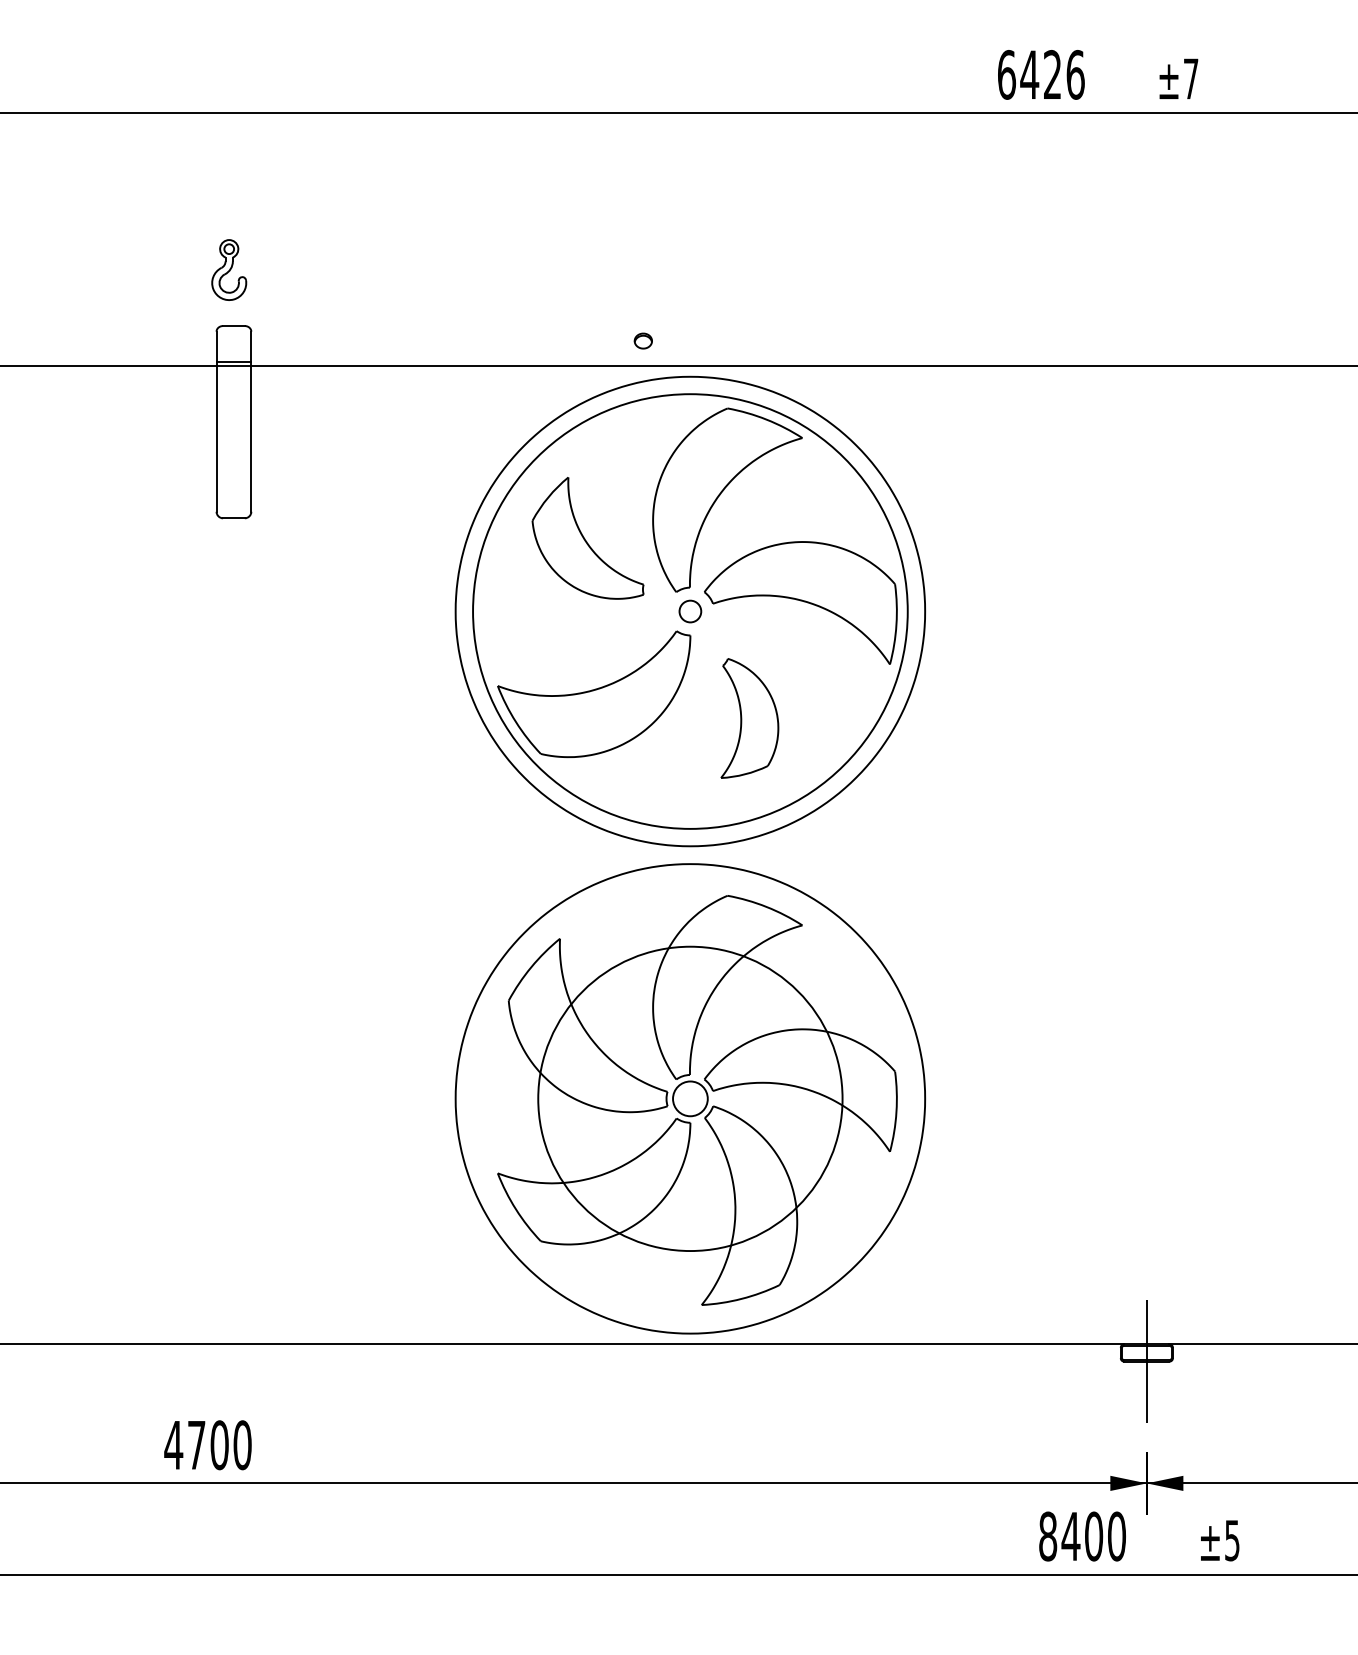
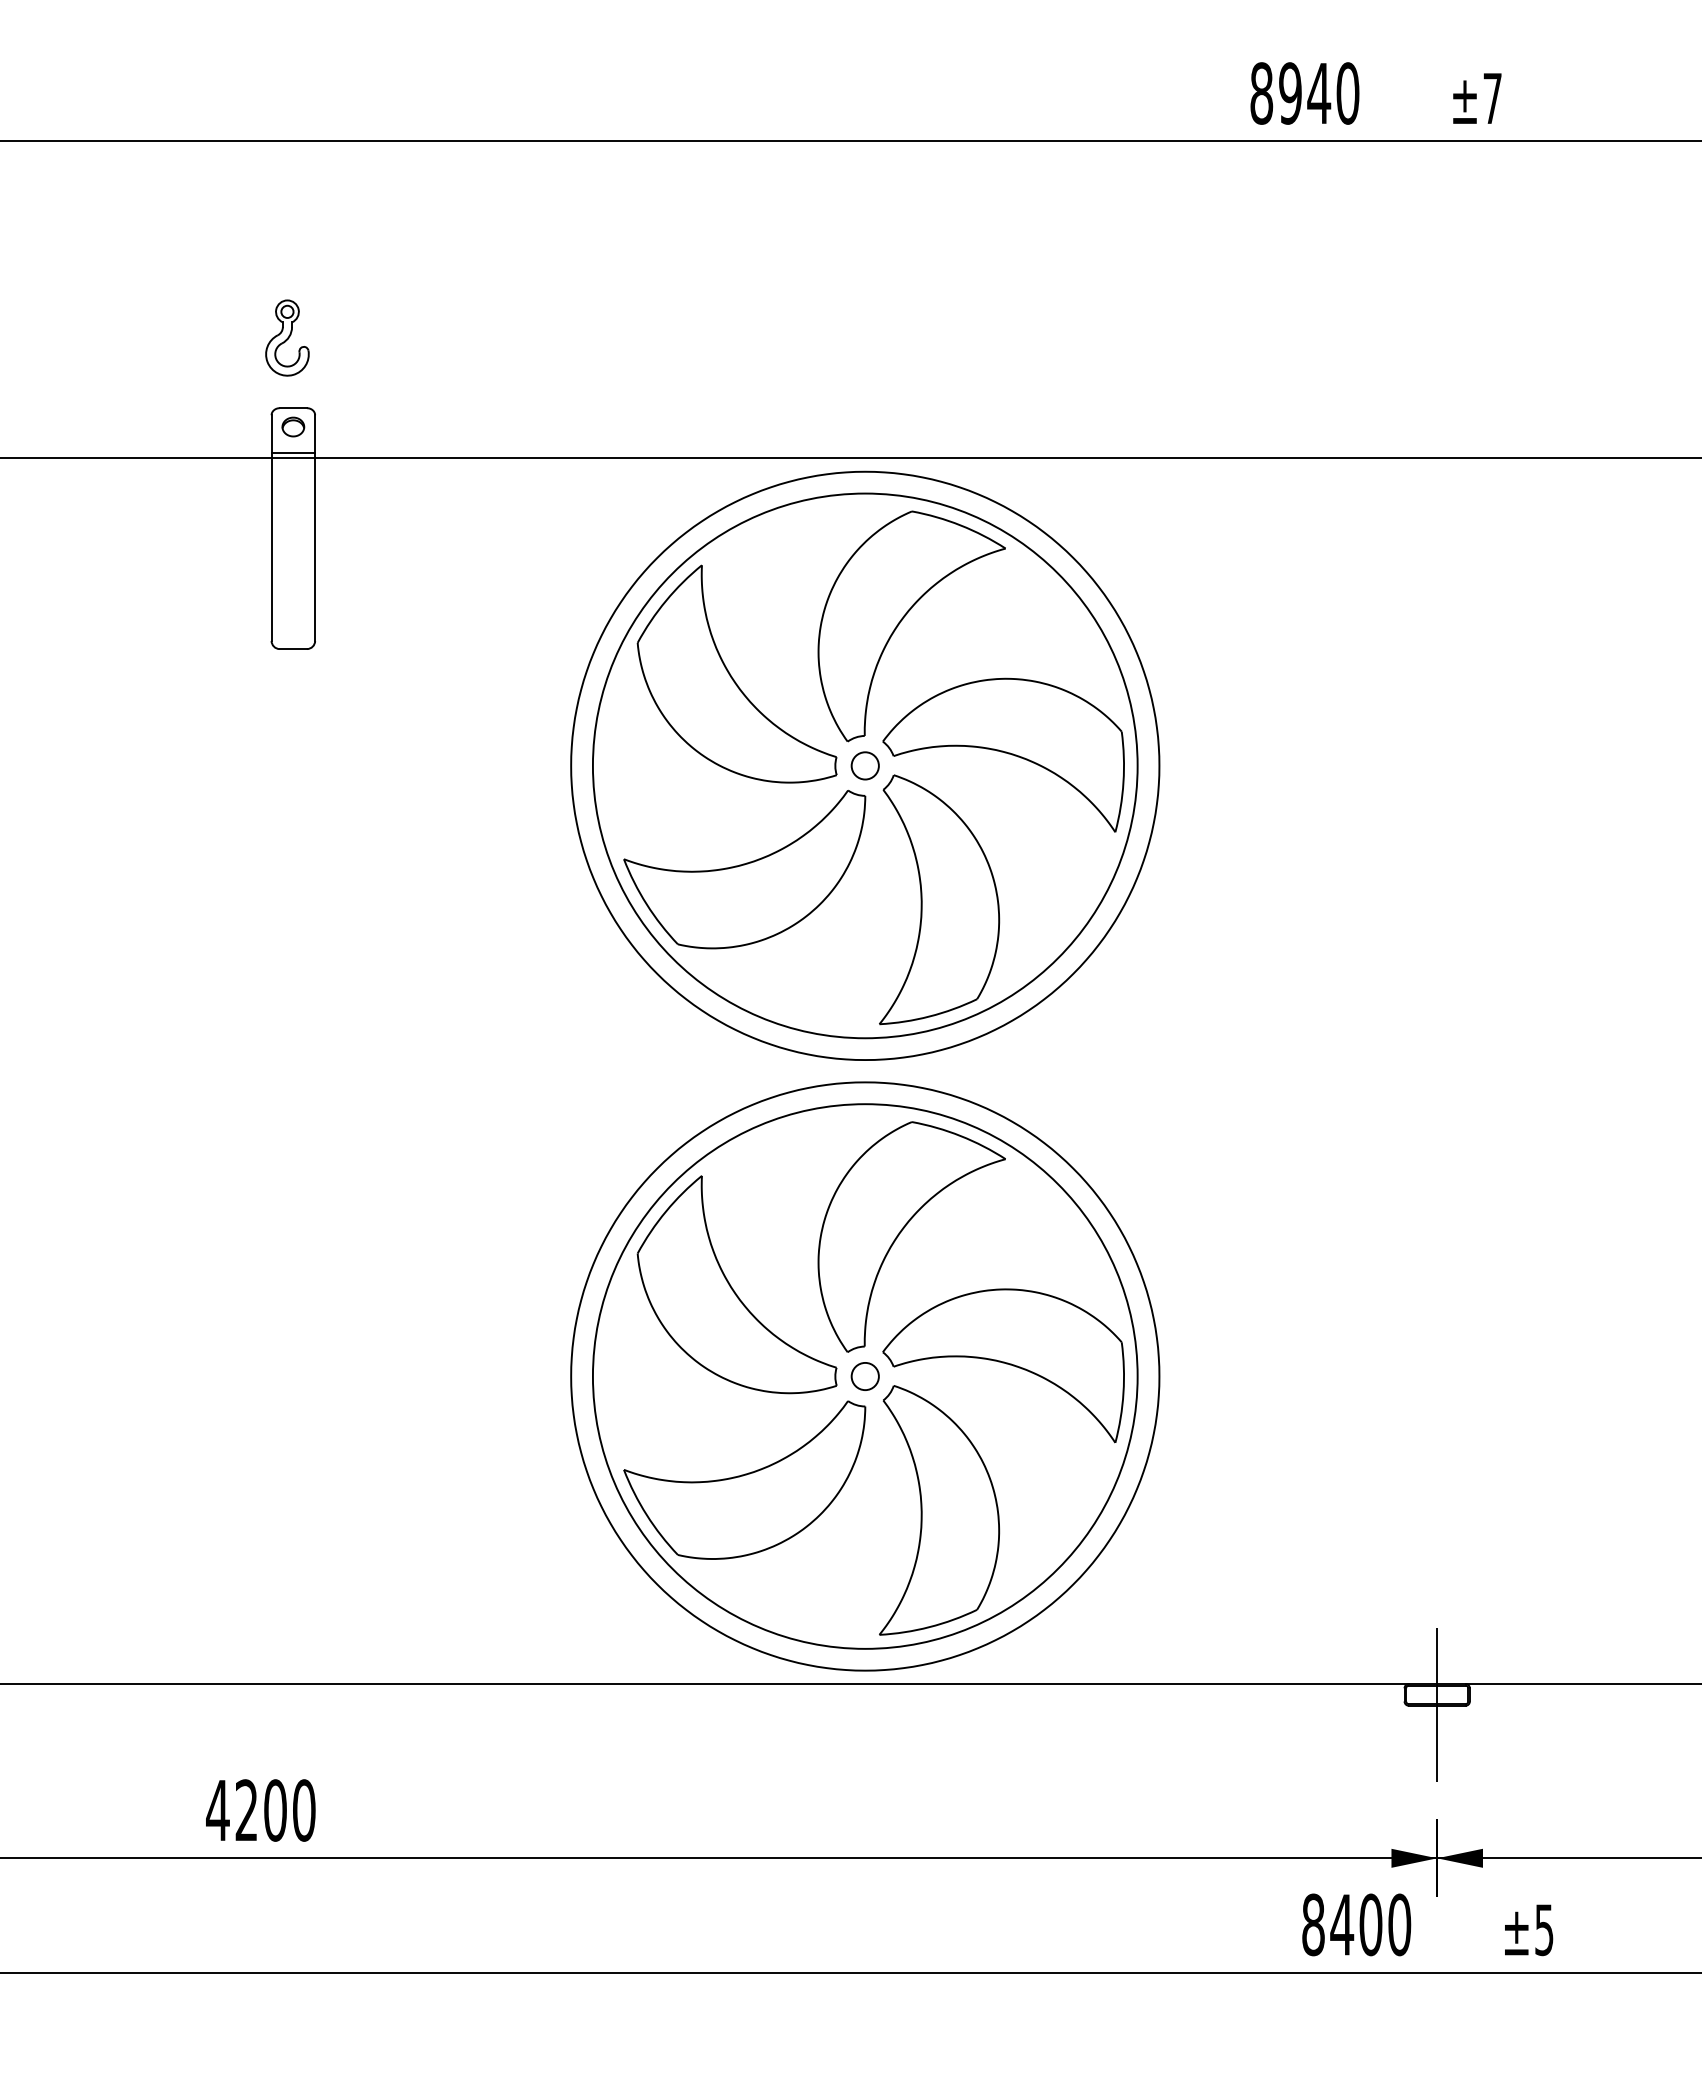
text: (1040, 74) -> (1304, 93), 6426 -> 8940
part: (643, 340) -> (293, 426), moved
part: (587, 537) -> (736, 673), size x1.43
part: (749, 718) -> (939, 899), size x1.67
circle: (689, 1098) -> (864, 1376), size x0.62
circle: (689, 1098) -> (864, 1376), size x1.43
text: (196, 1444) -> (246, 1809), 4700 -> 4200

